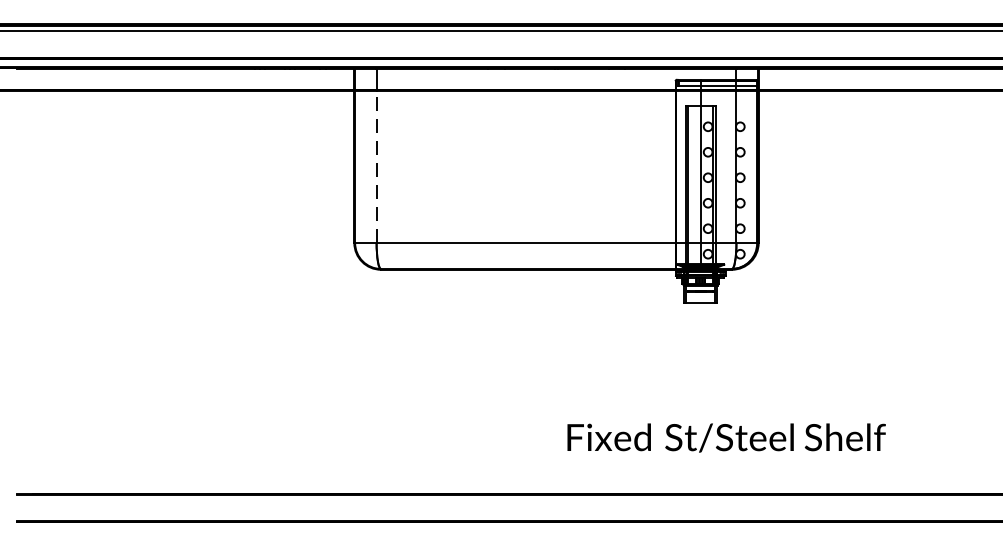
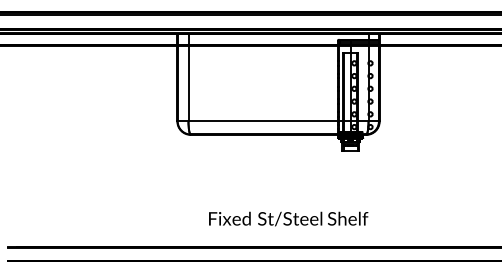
line: (376, 167) -> (188, 83), dashed -> solid
text: (726, 436) -> (288, 218), moved

